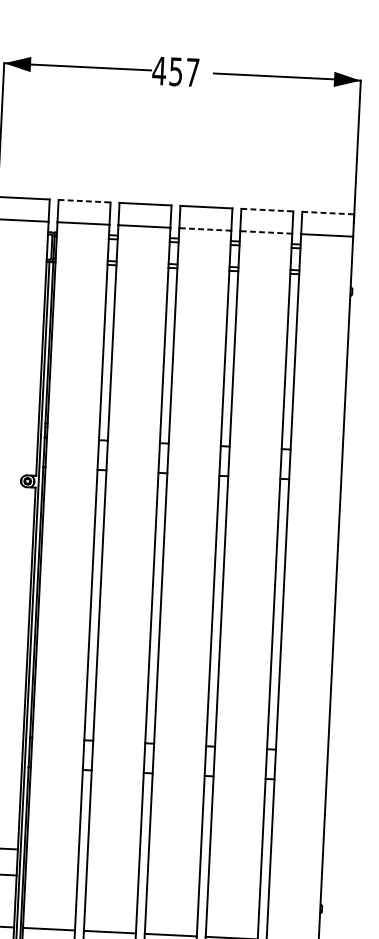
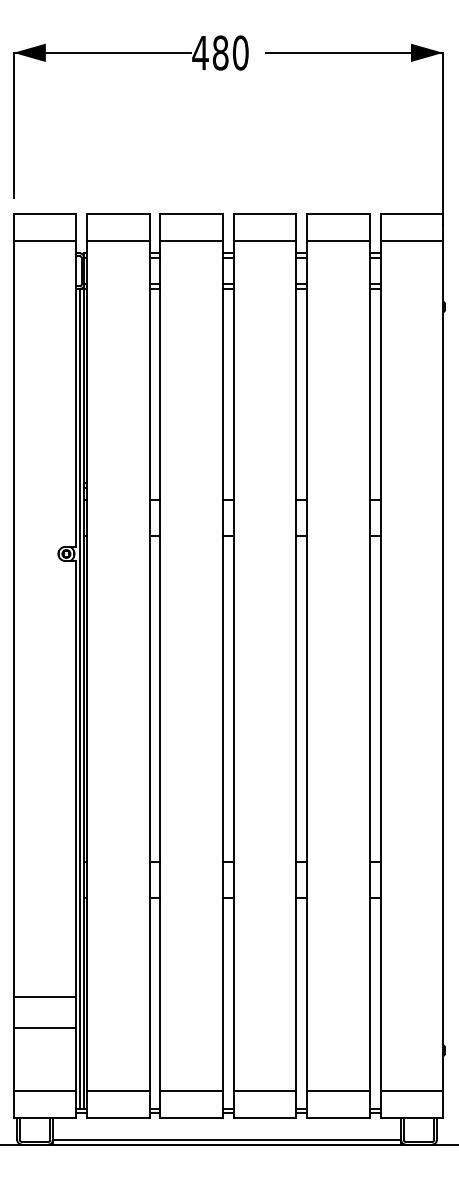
text: (184, 71) -> (230, 52), 457 -> 480
line: (84, 200) -> (118, 213), dashed -> solid
line: (267, 209) -> (338, 213), dashed -> solid
line: (328, 212) -> (412, 213), dashed -> solid
line: (204, 229) -> (264, 240), dashed -> solid
line: (265, 232) -> (337, 240), dashed -> solid

